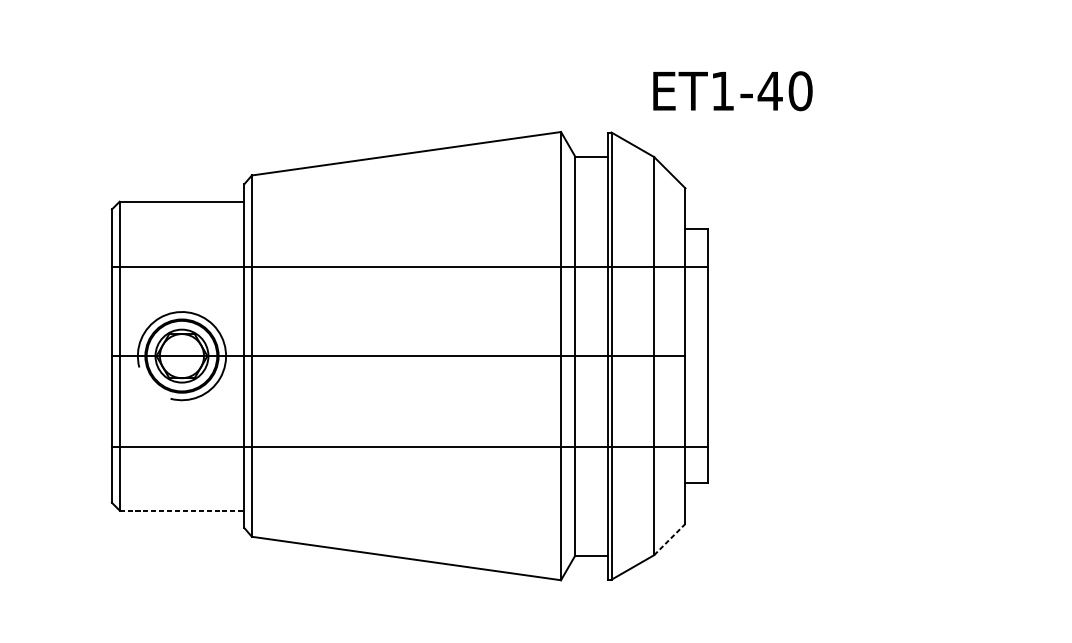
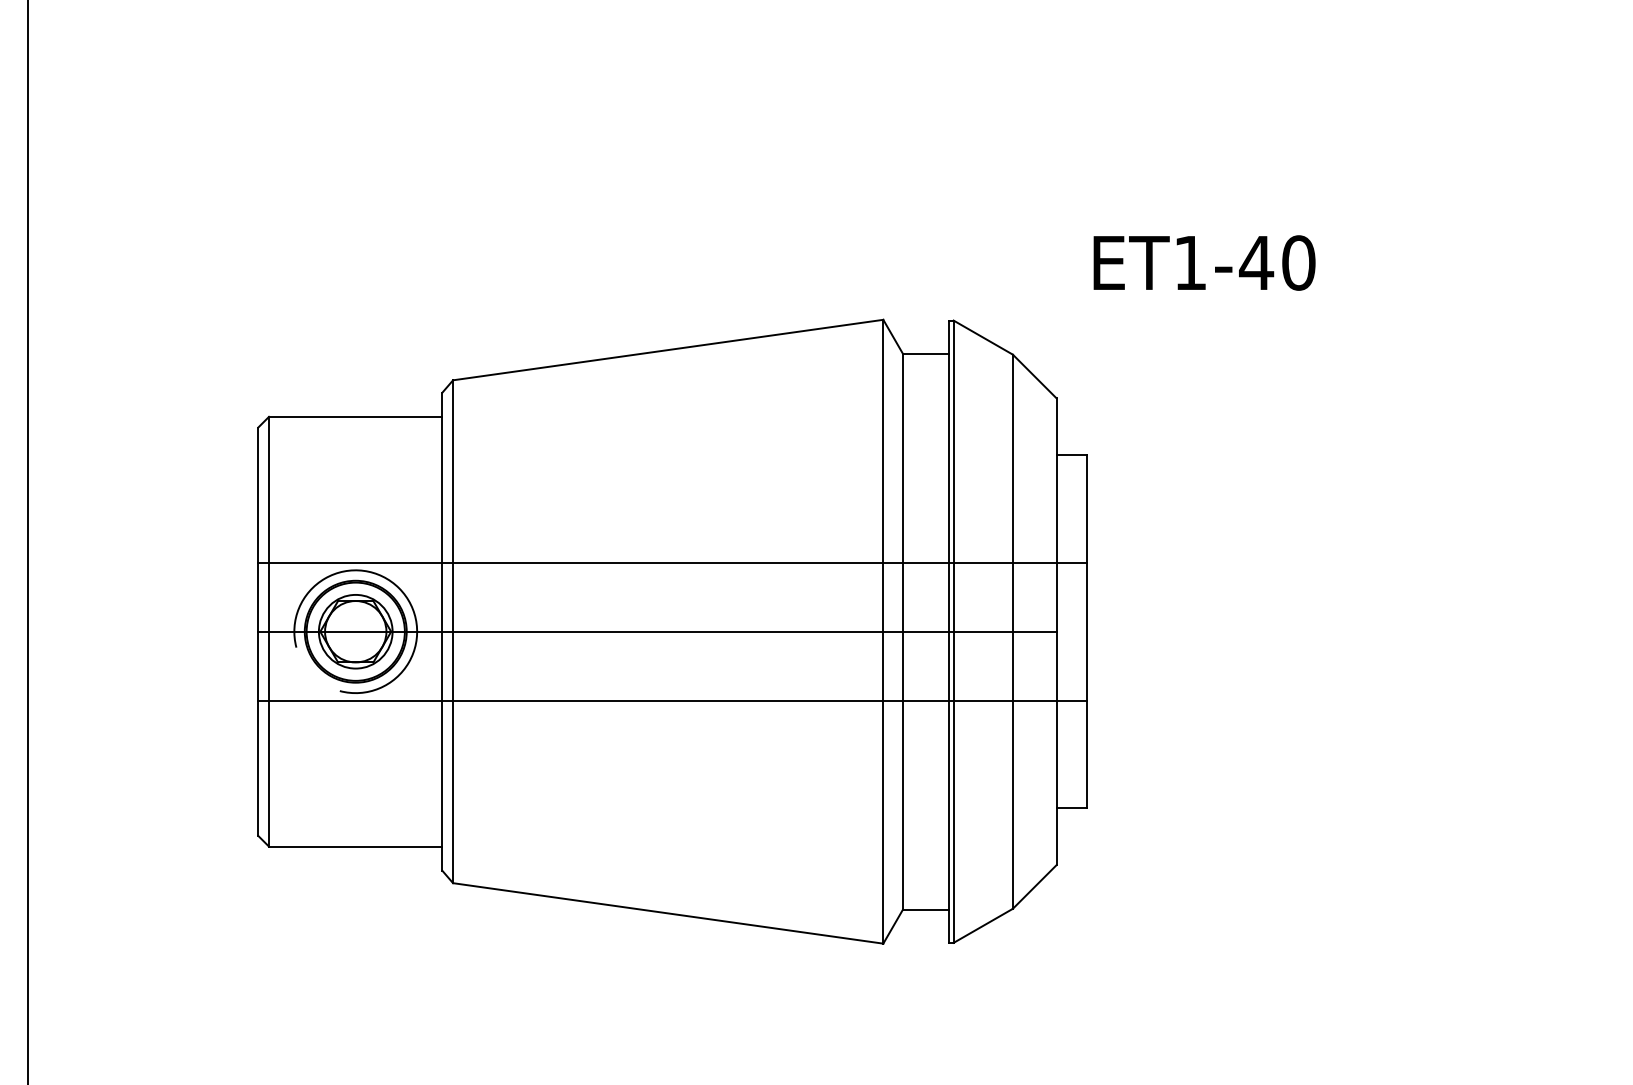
text: (732, 90) -> (1204, 262), moved
line: (409, 266) -> (672, 562), moved
line: (409, 446) -> (672, 700), moved
line: (181, 510) -> (355, 846), dashed -> solid
line: (669, 539) -> (1034, 887), dashed -> solid

